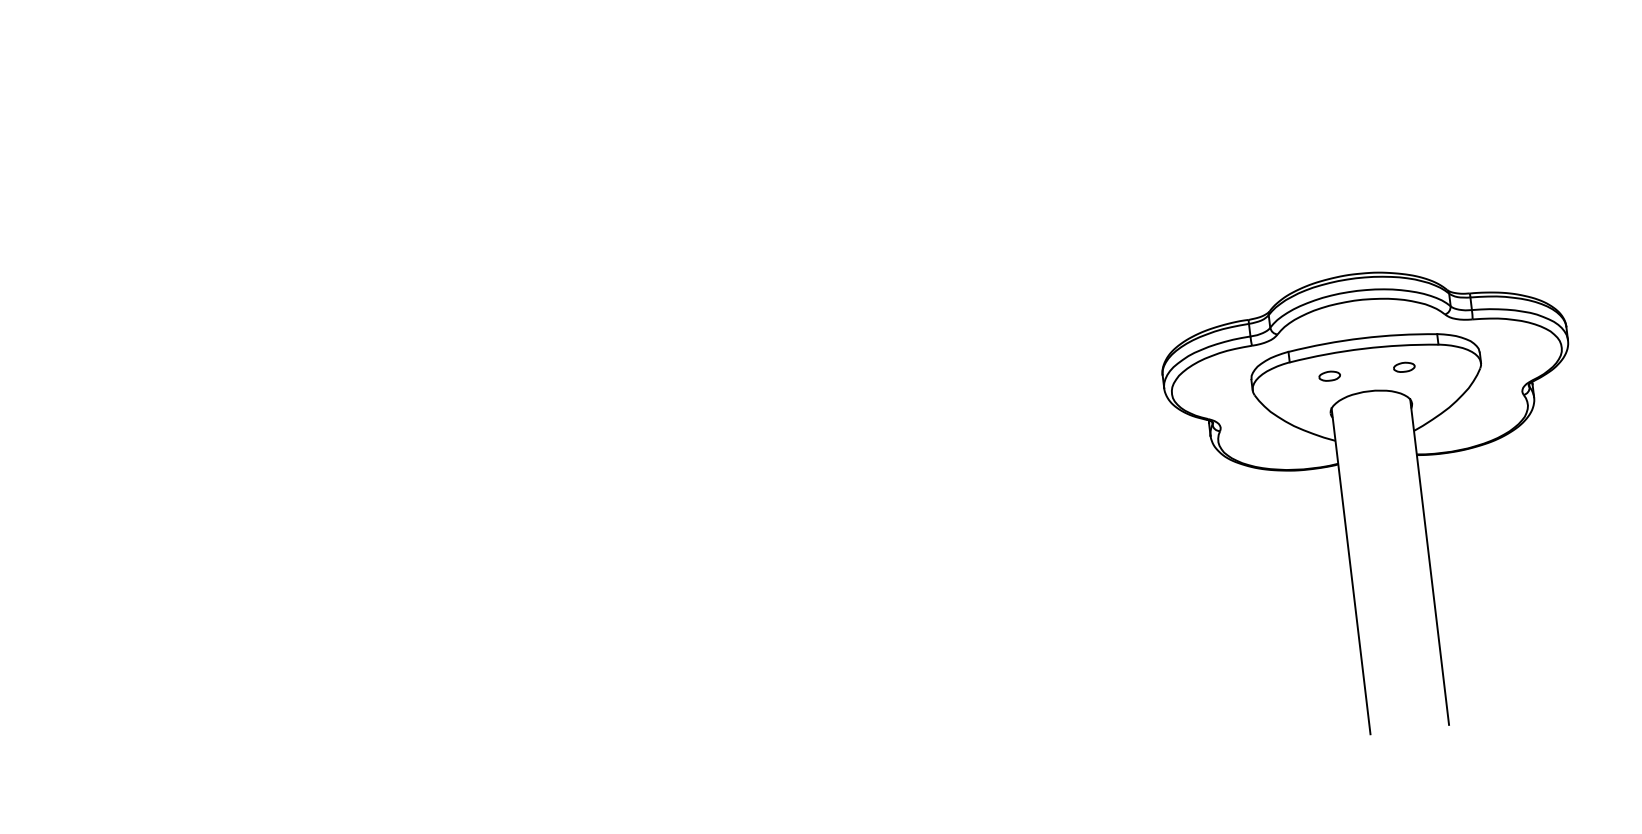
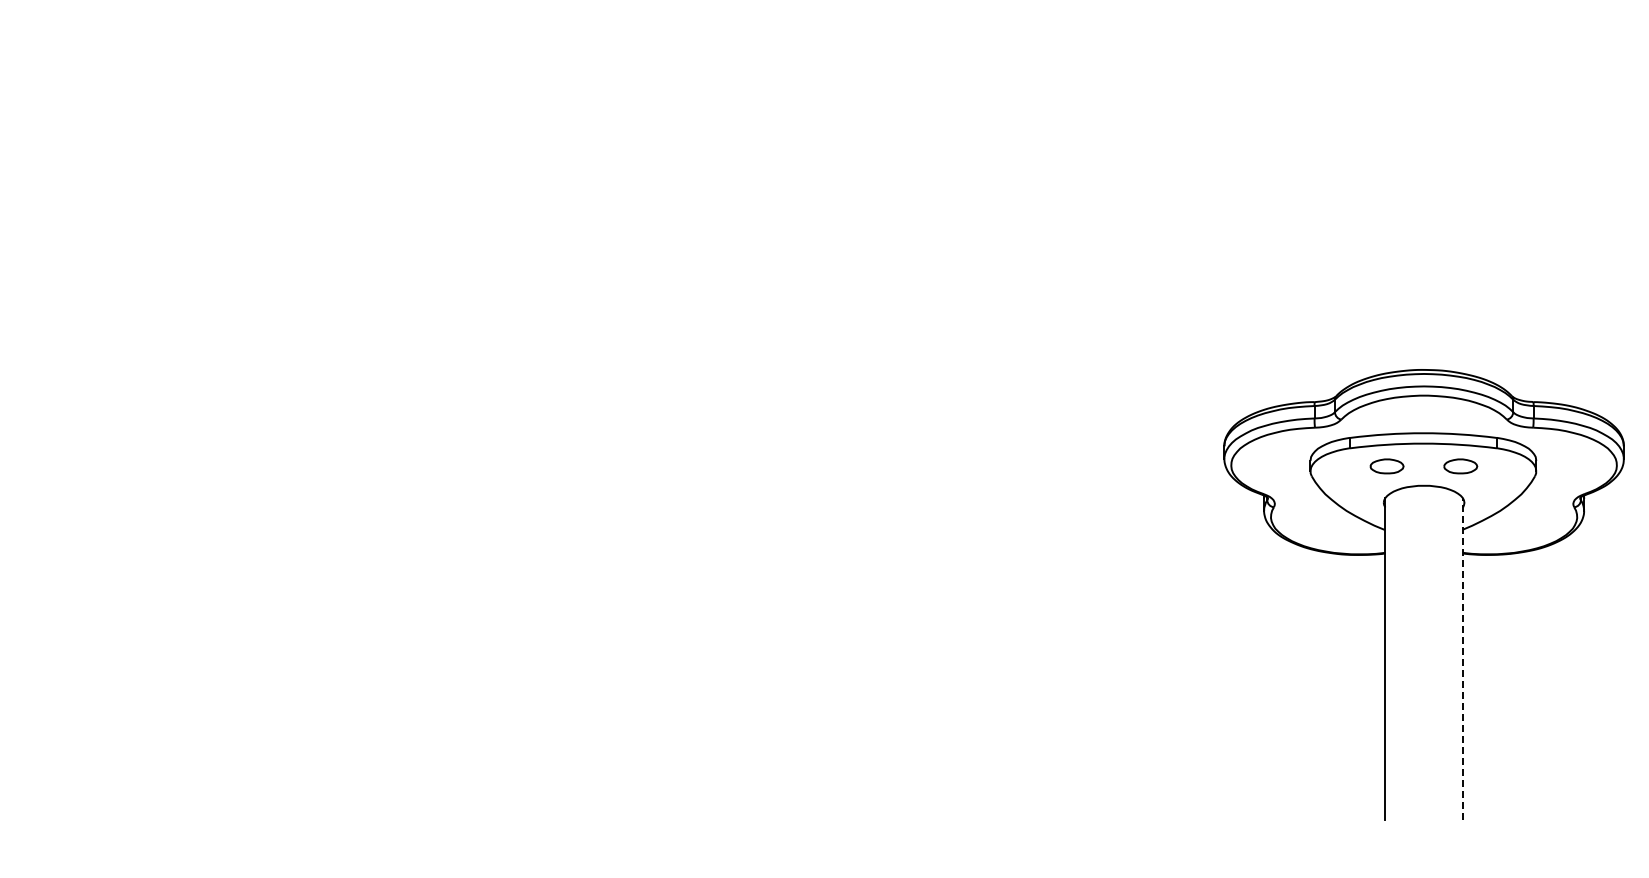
part: (1404, 367) -> (1461, 466), size x1.6
part: (1329, 376) -> (1387, 466), size x1.6
line: (1429, 561) -> (1463, 658), solid -> dashed

